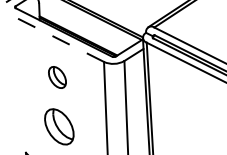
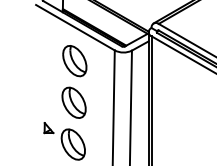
line: (55, 37) -> (75, 27), dashed -> solid
part: (57, 77) -> (74, 61), size x1.67

